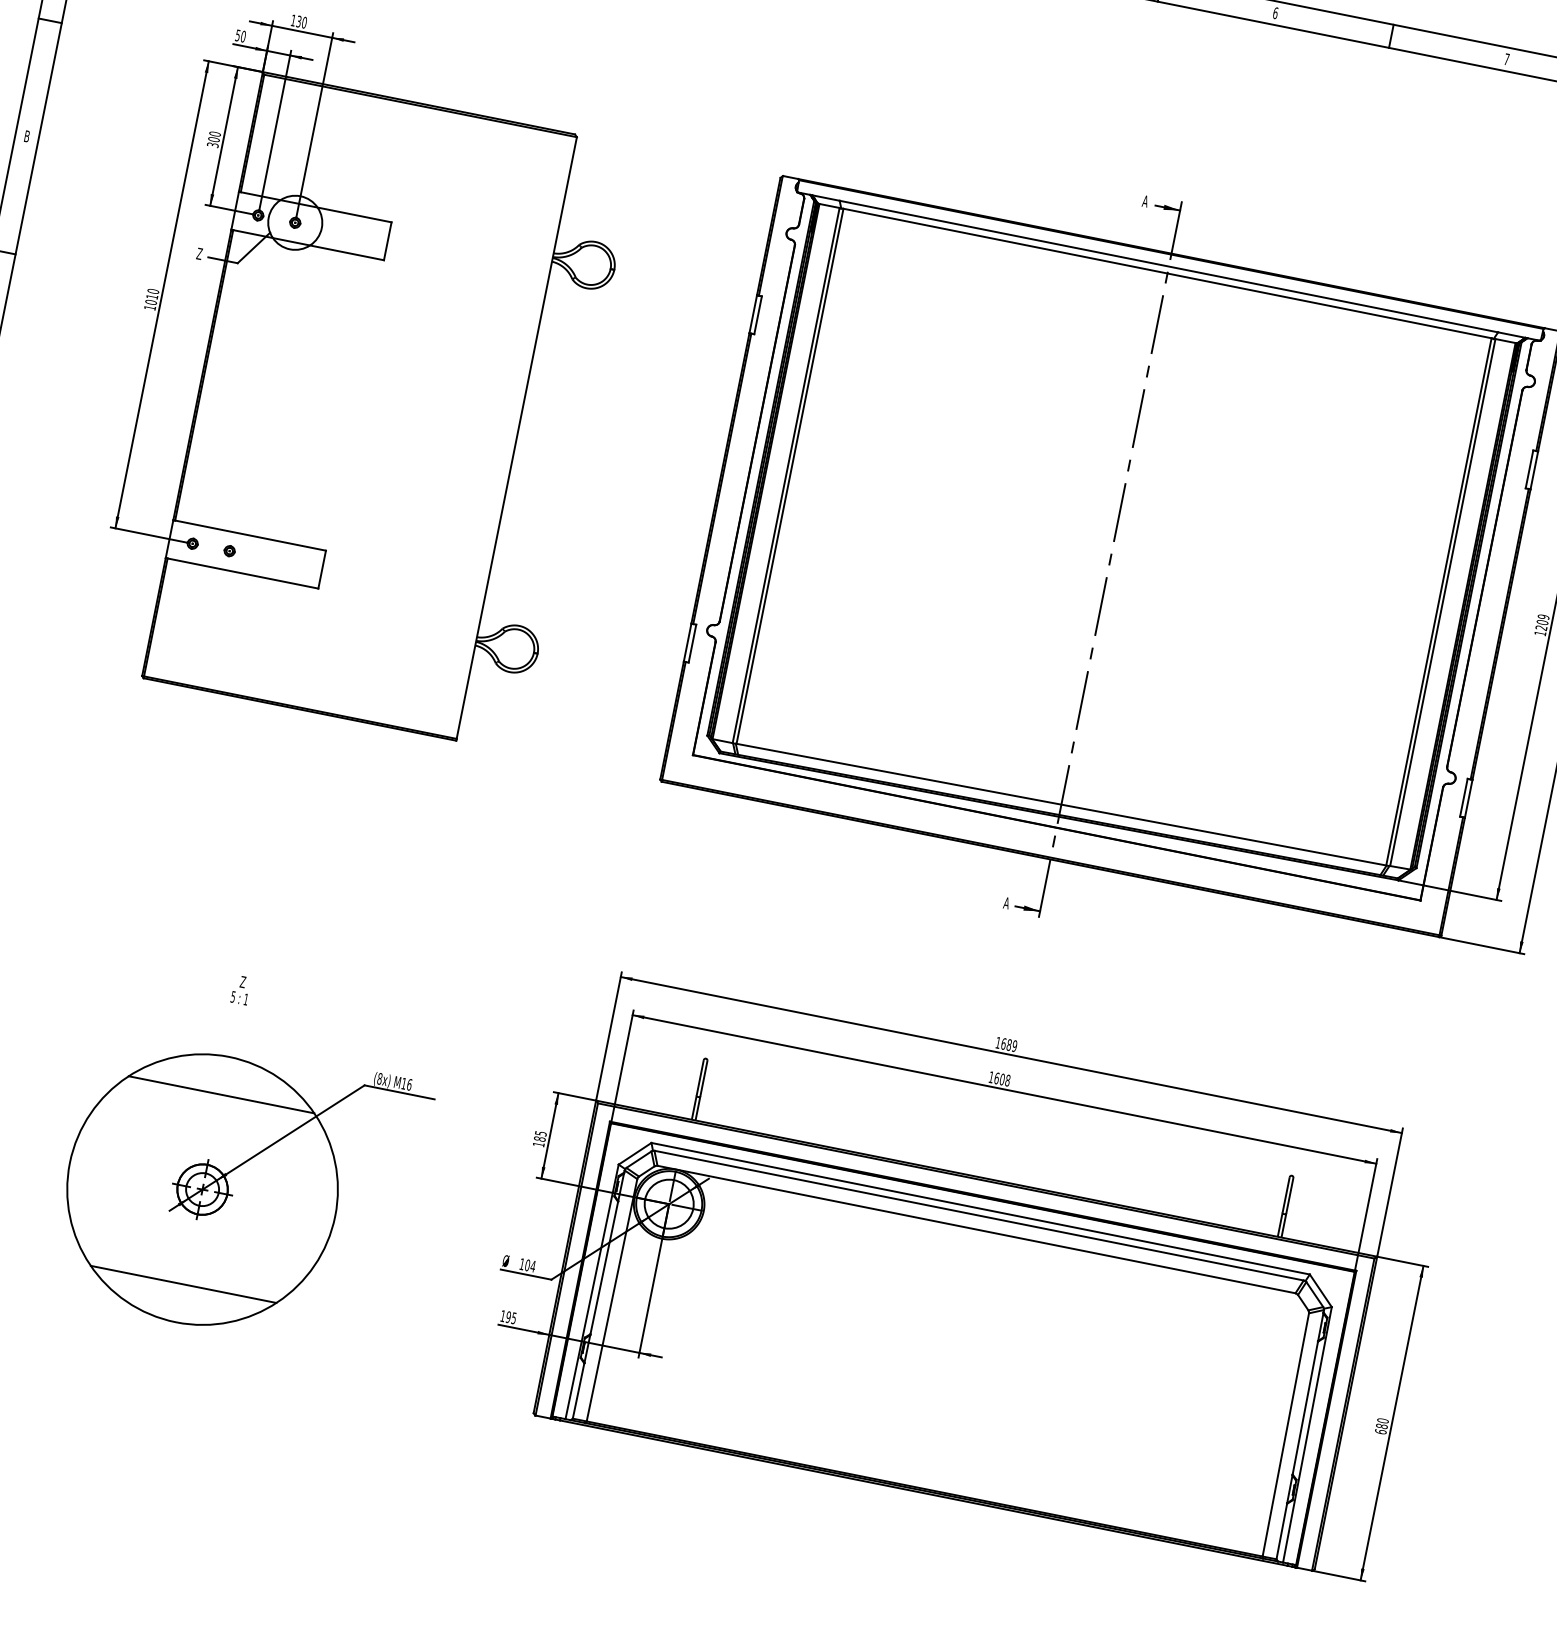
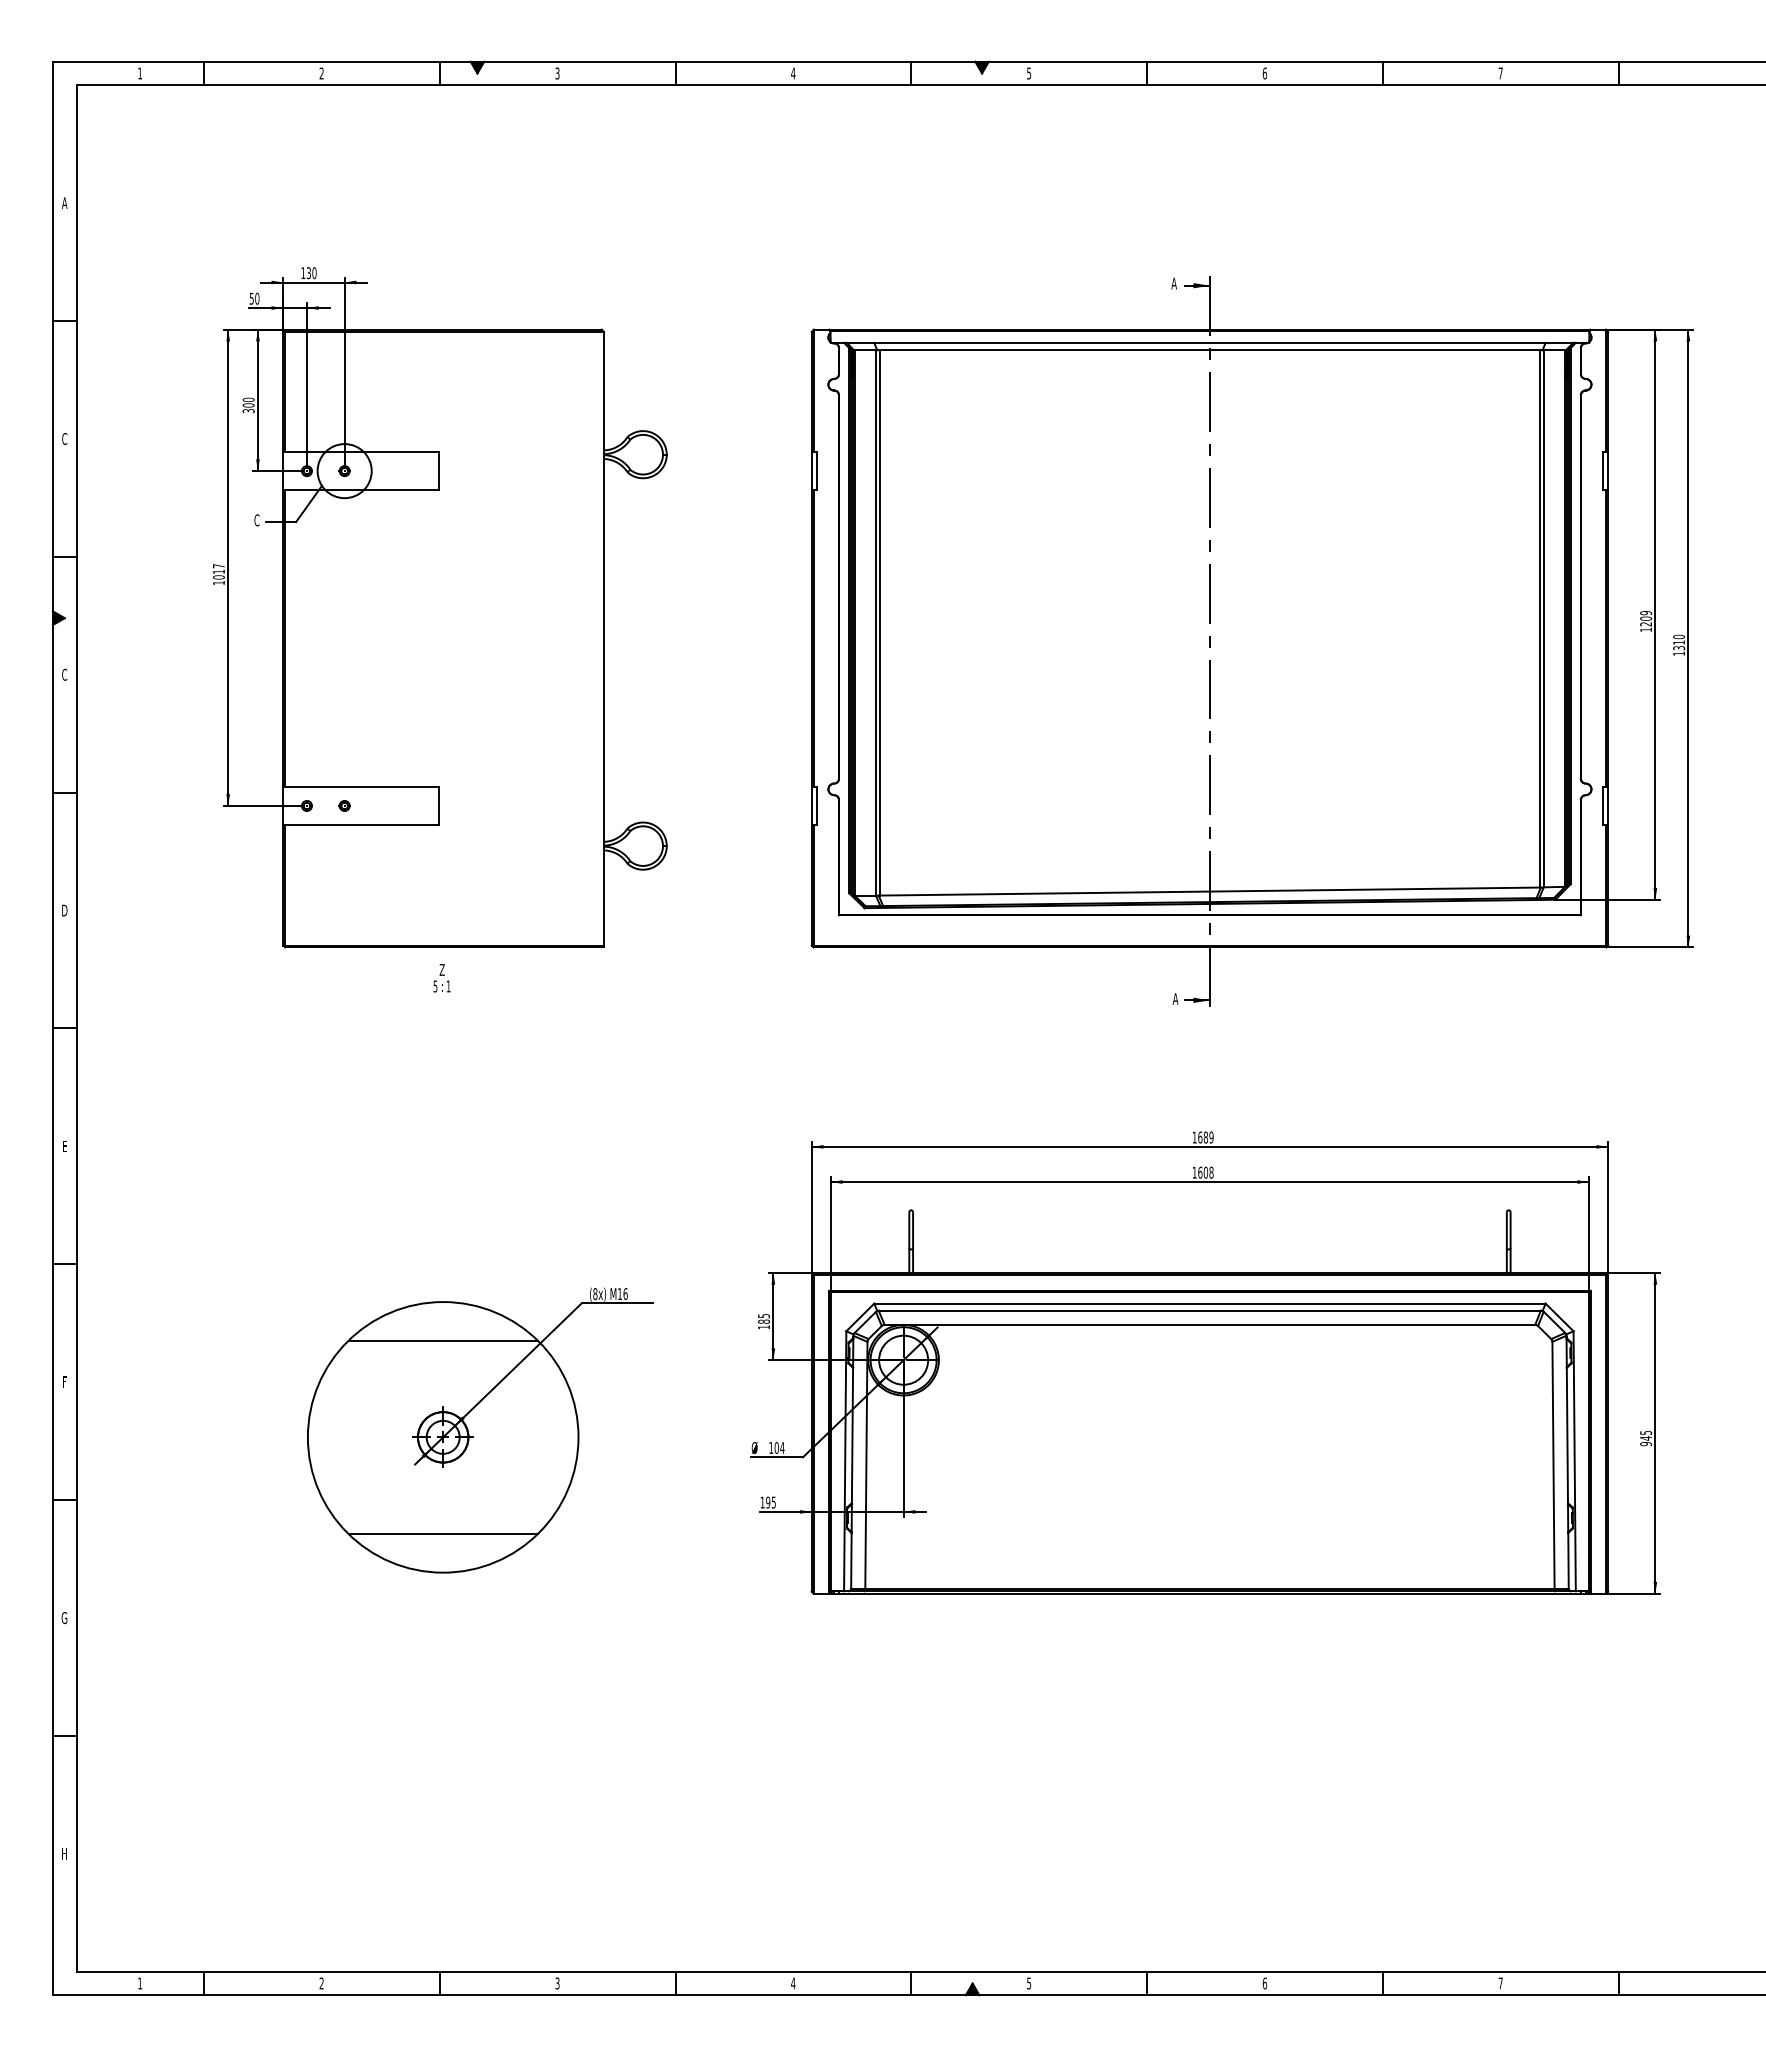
text: (26, 136) -> (64, 439), B -> C
text: (199, 253) -> (256, 520), Z -> C
text: (152, 291) -> (218, 566), 1010 -> 1017
text: (240, 990) -> (441, 978), moved
text: (1382, 1426) -> (1646, 1438), 680 -> 945

